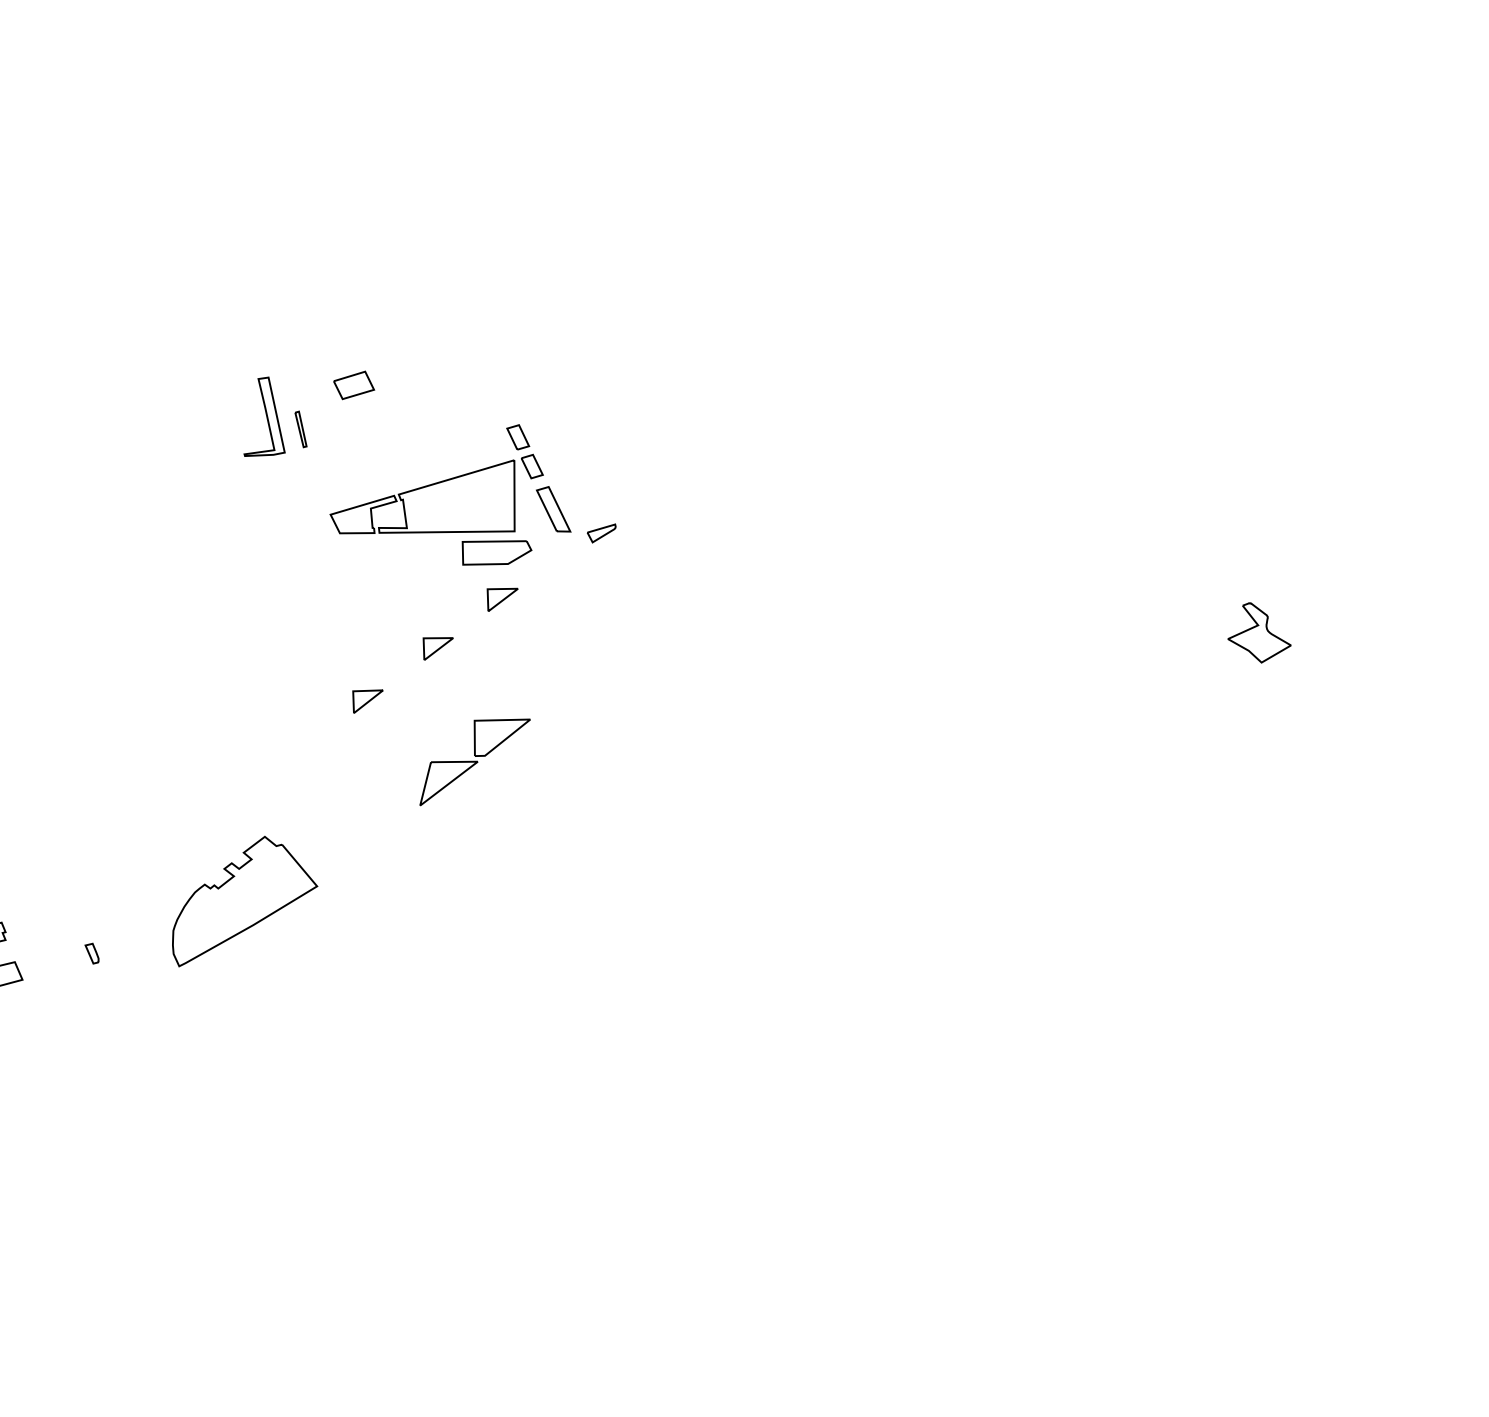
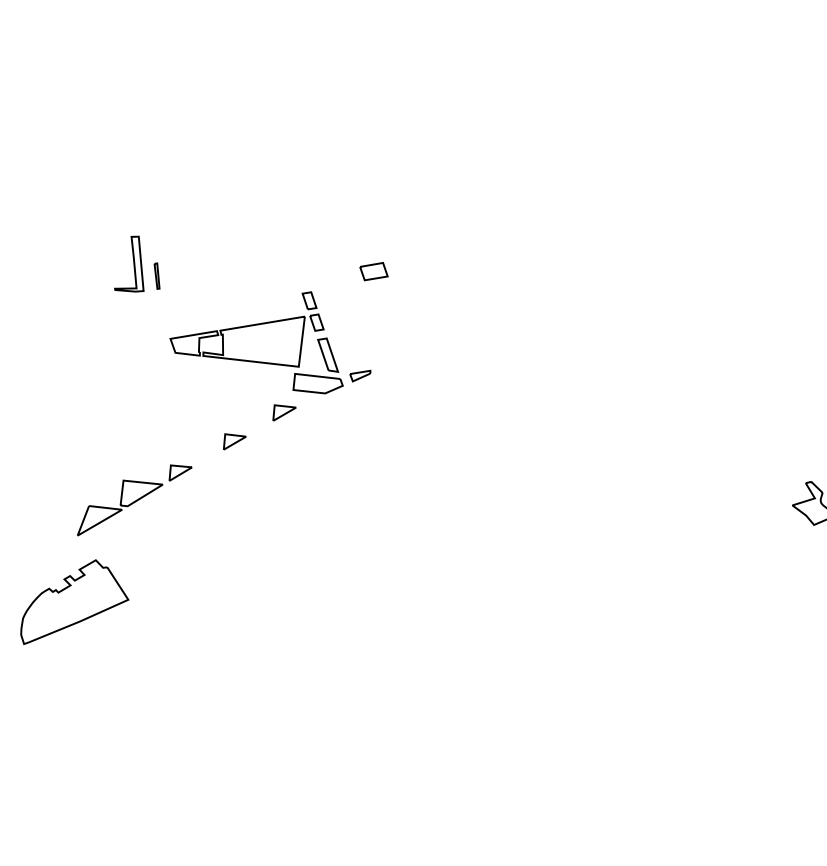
part: (354, 385) -> (374, 271), moved
part: (496, 552) -> (318, 384), moved
part: (474, 762) -> (119, 510), moved

